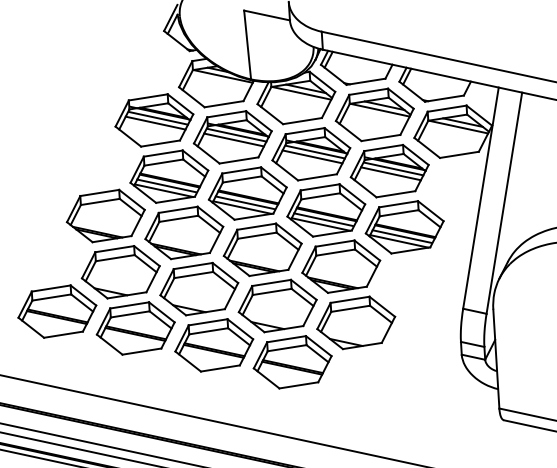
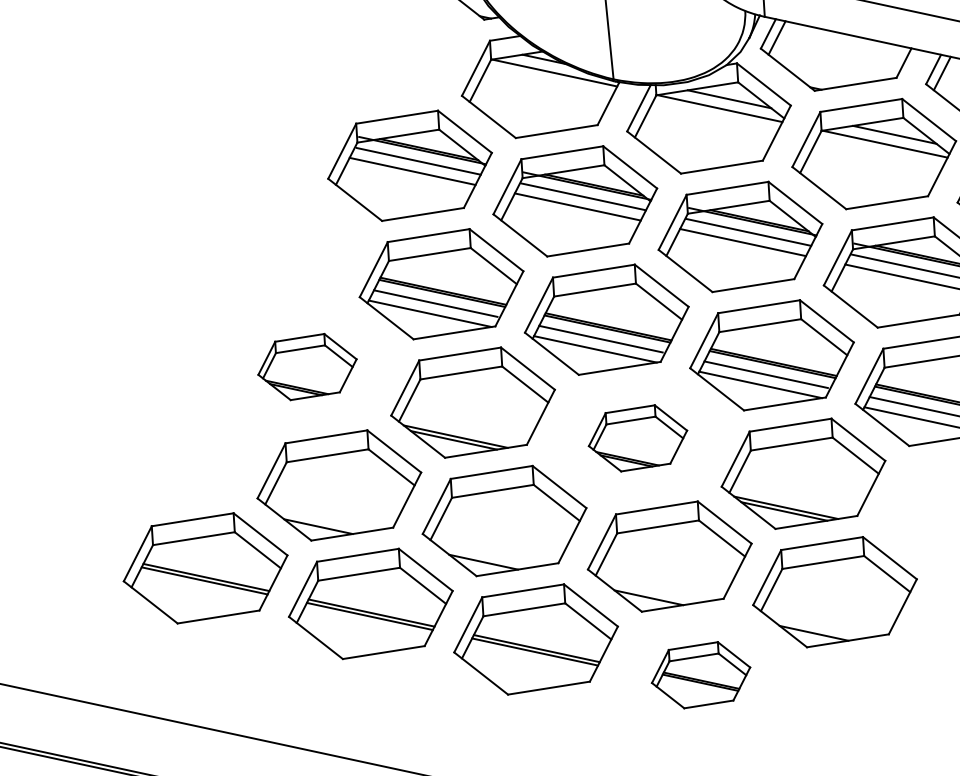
part: (105, 215) -> (307, 365), size x0.6
part: (262, 249) -> (637, 437), size x0.6
part: (292, 362) -> (700, 675), size x0.6

